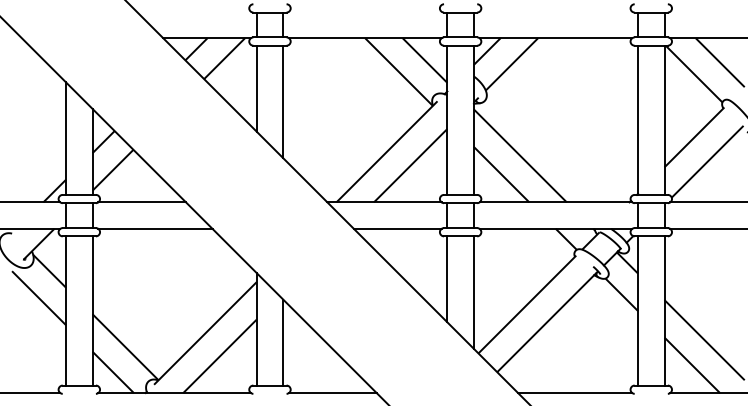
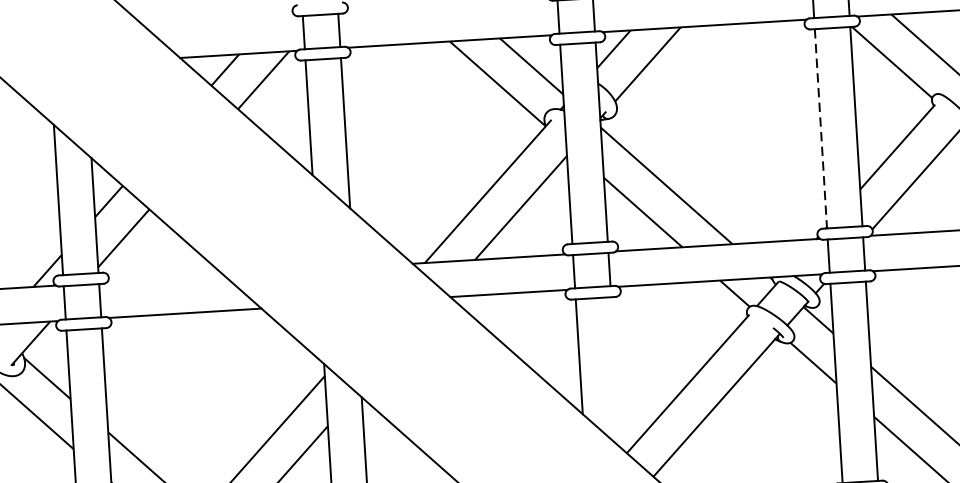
line: (638, 120) -> (821, 129), solid -> dashed
line: (142, 202) -> (165, 279), removed
line: (473, 292) -> (615, 372), removed

